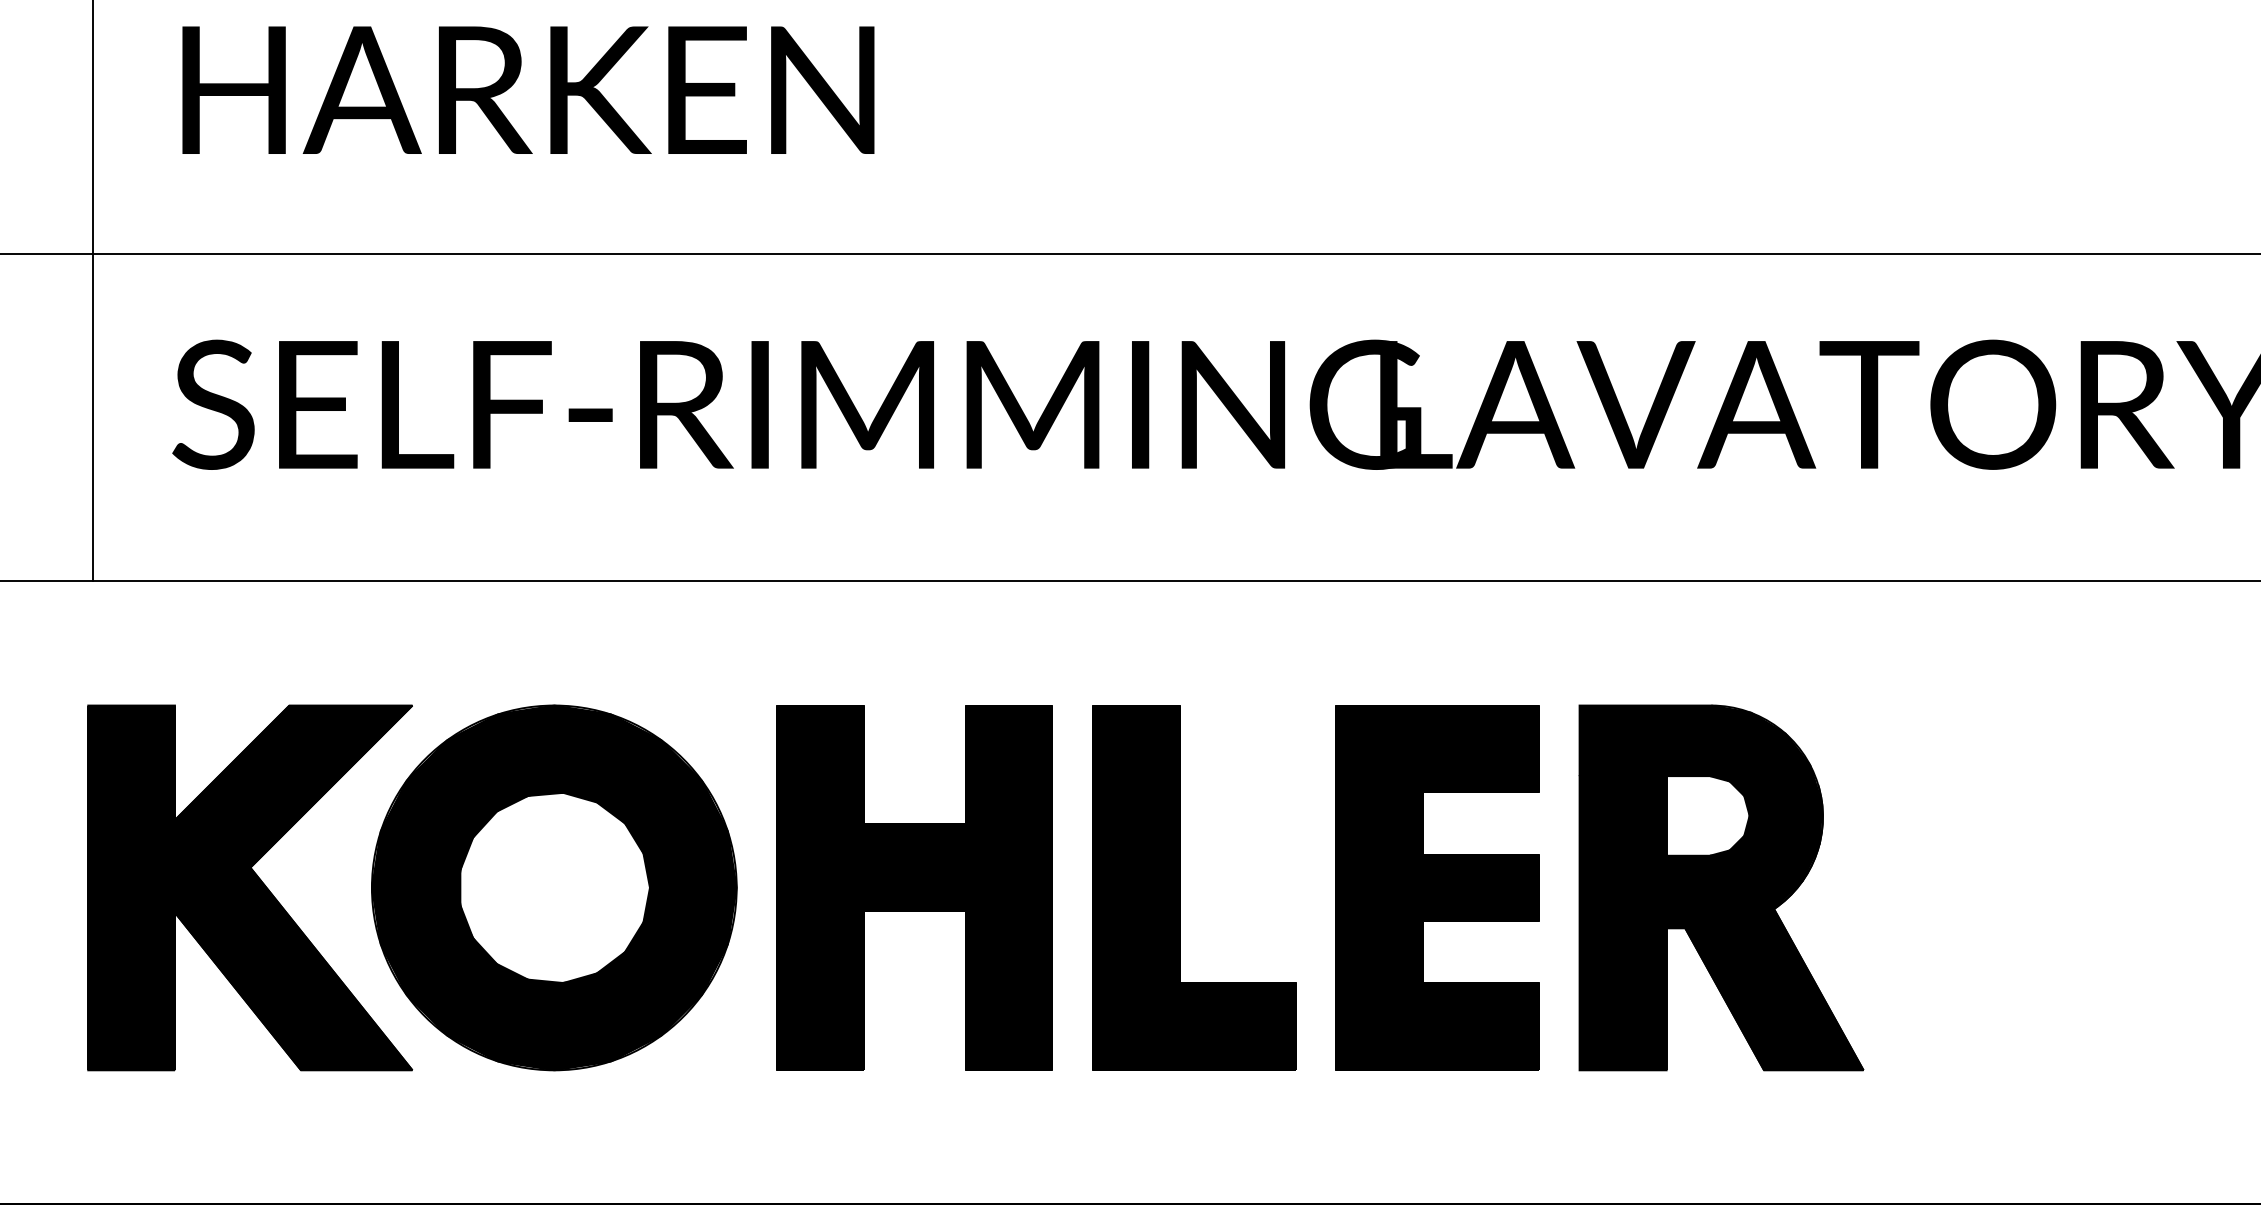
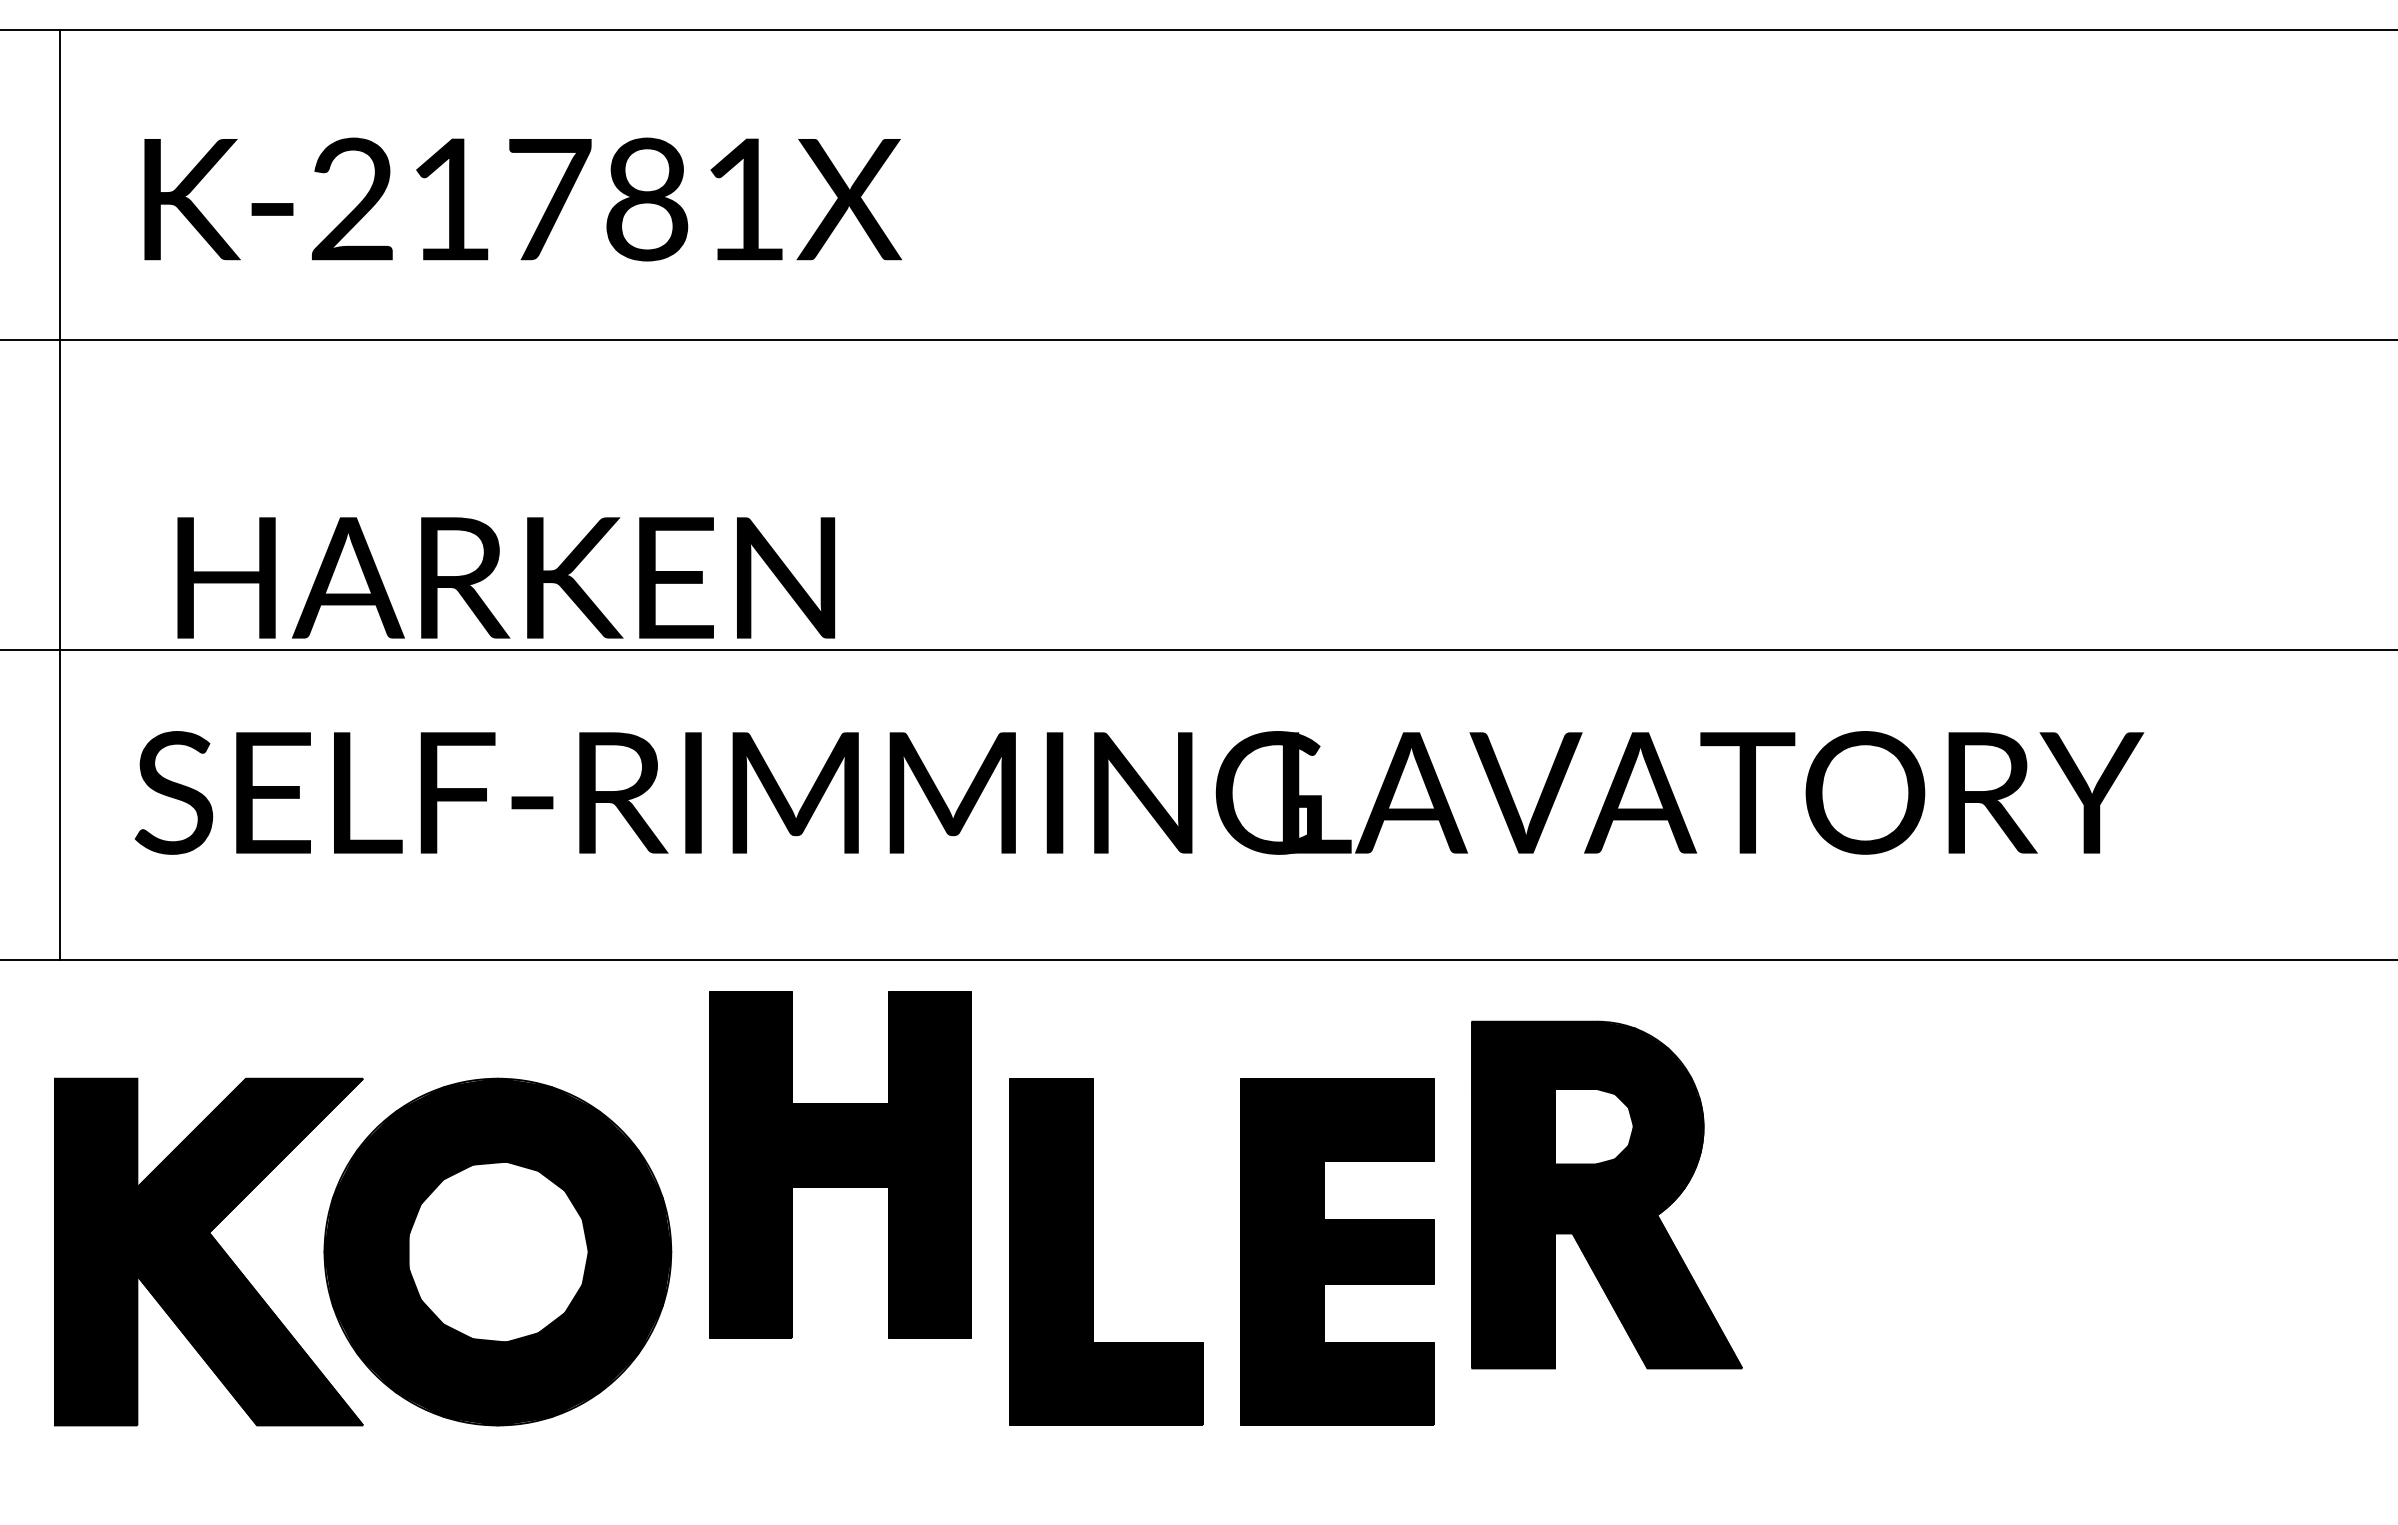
text: (528, 89) -> (506, 577), moved
part: (914, 887) -> (840, 1164), moved
part: (1720, 887) -> (1606, 1194), moved

